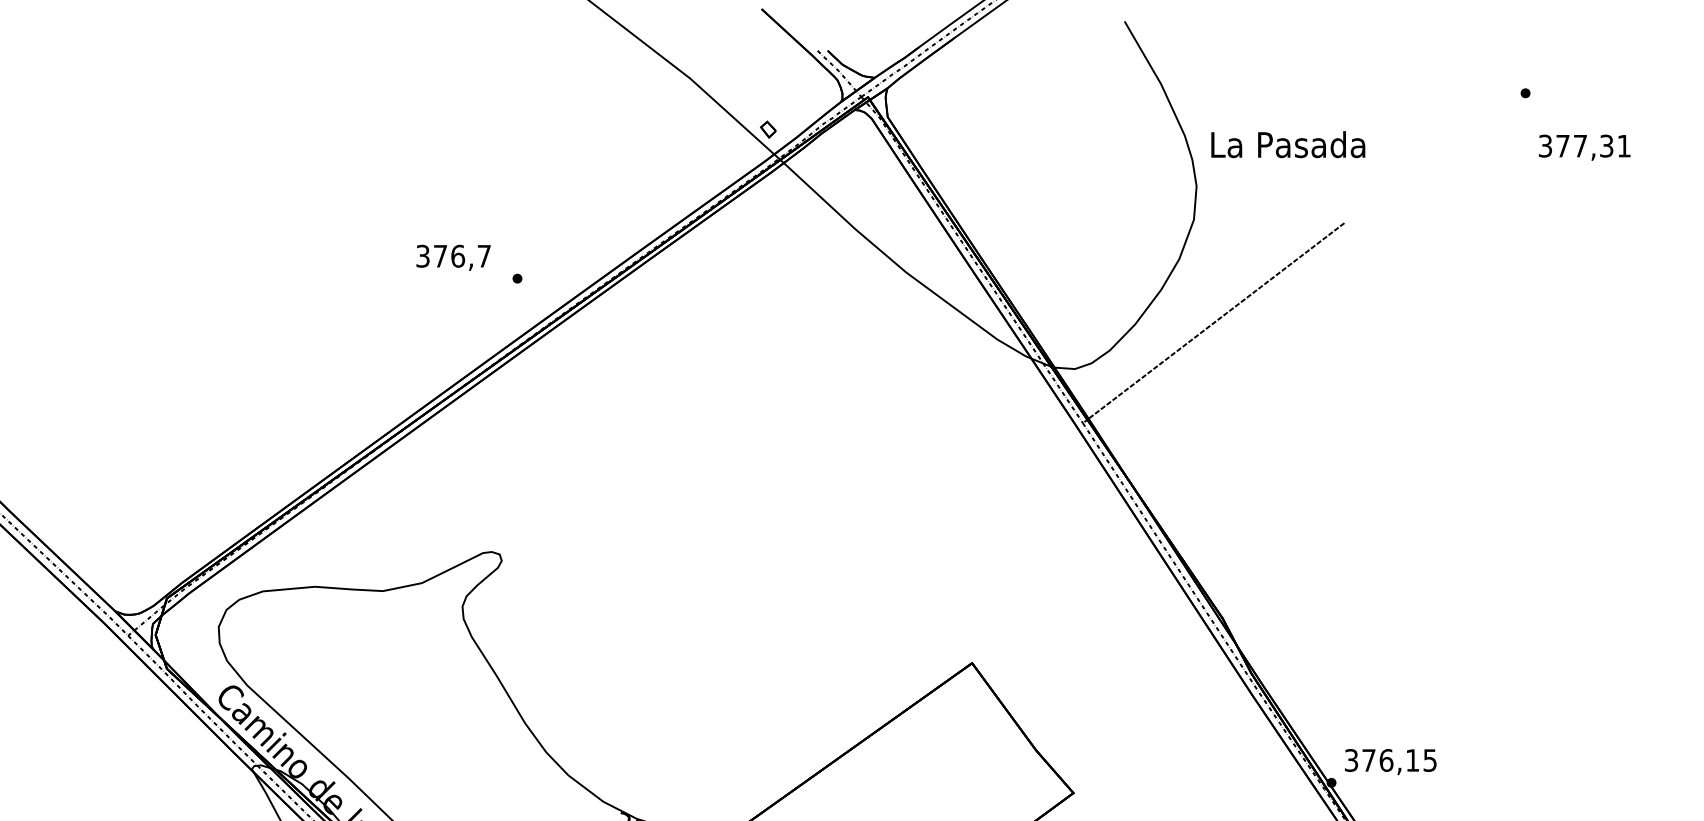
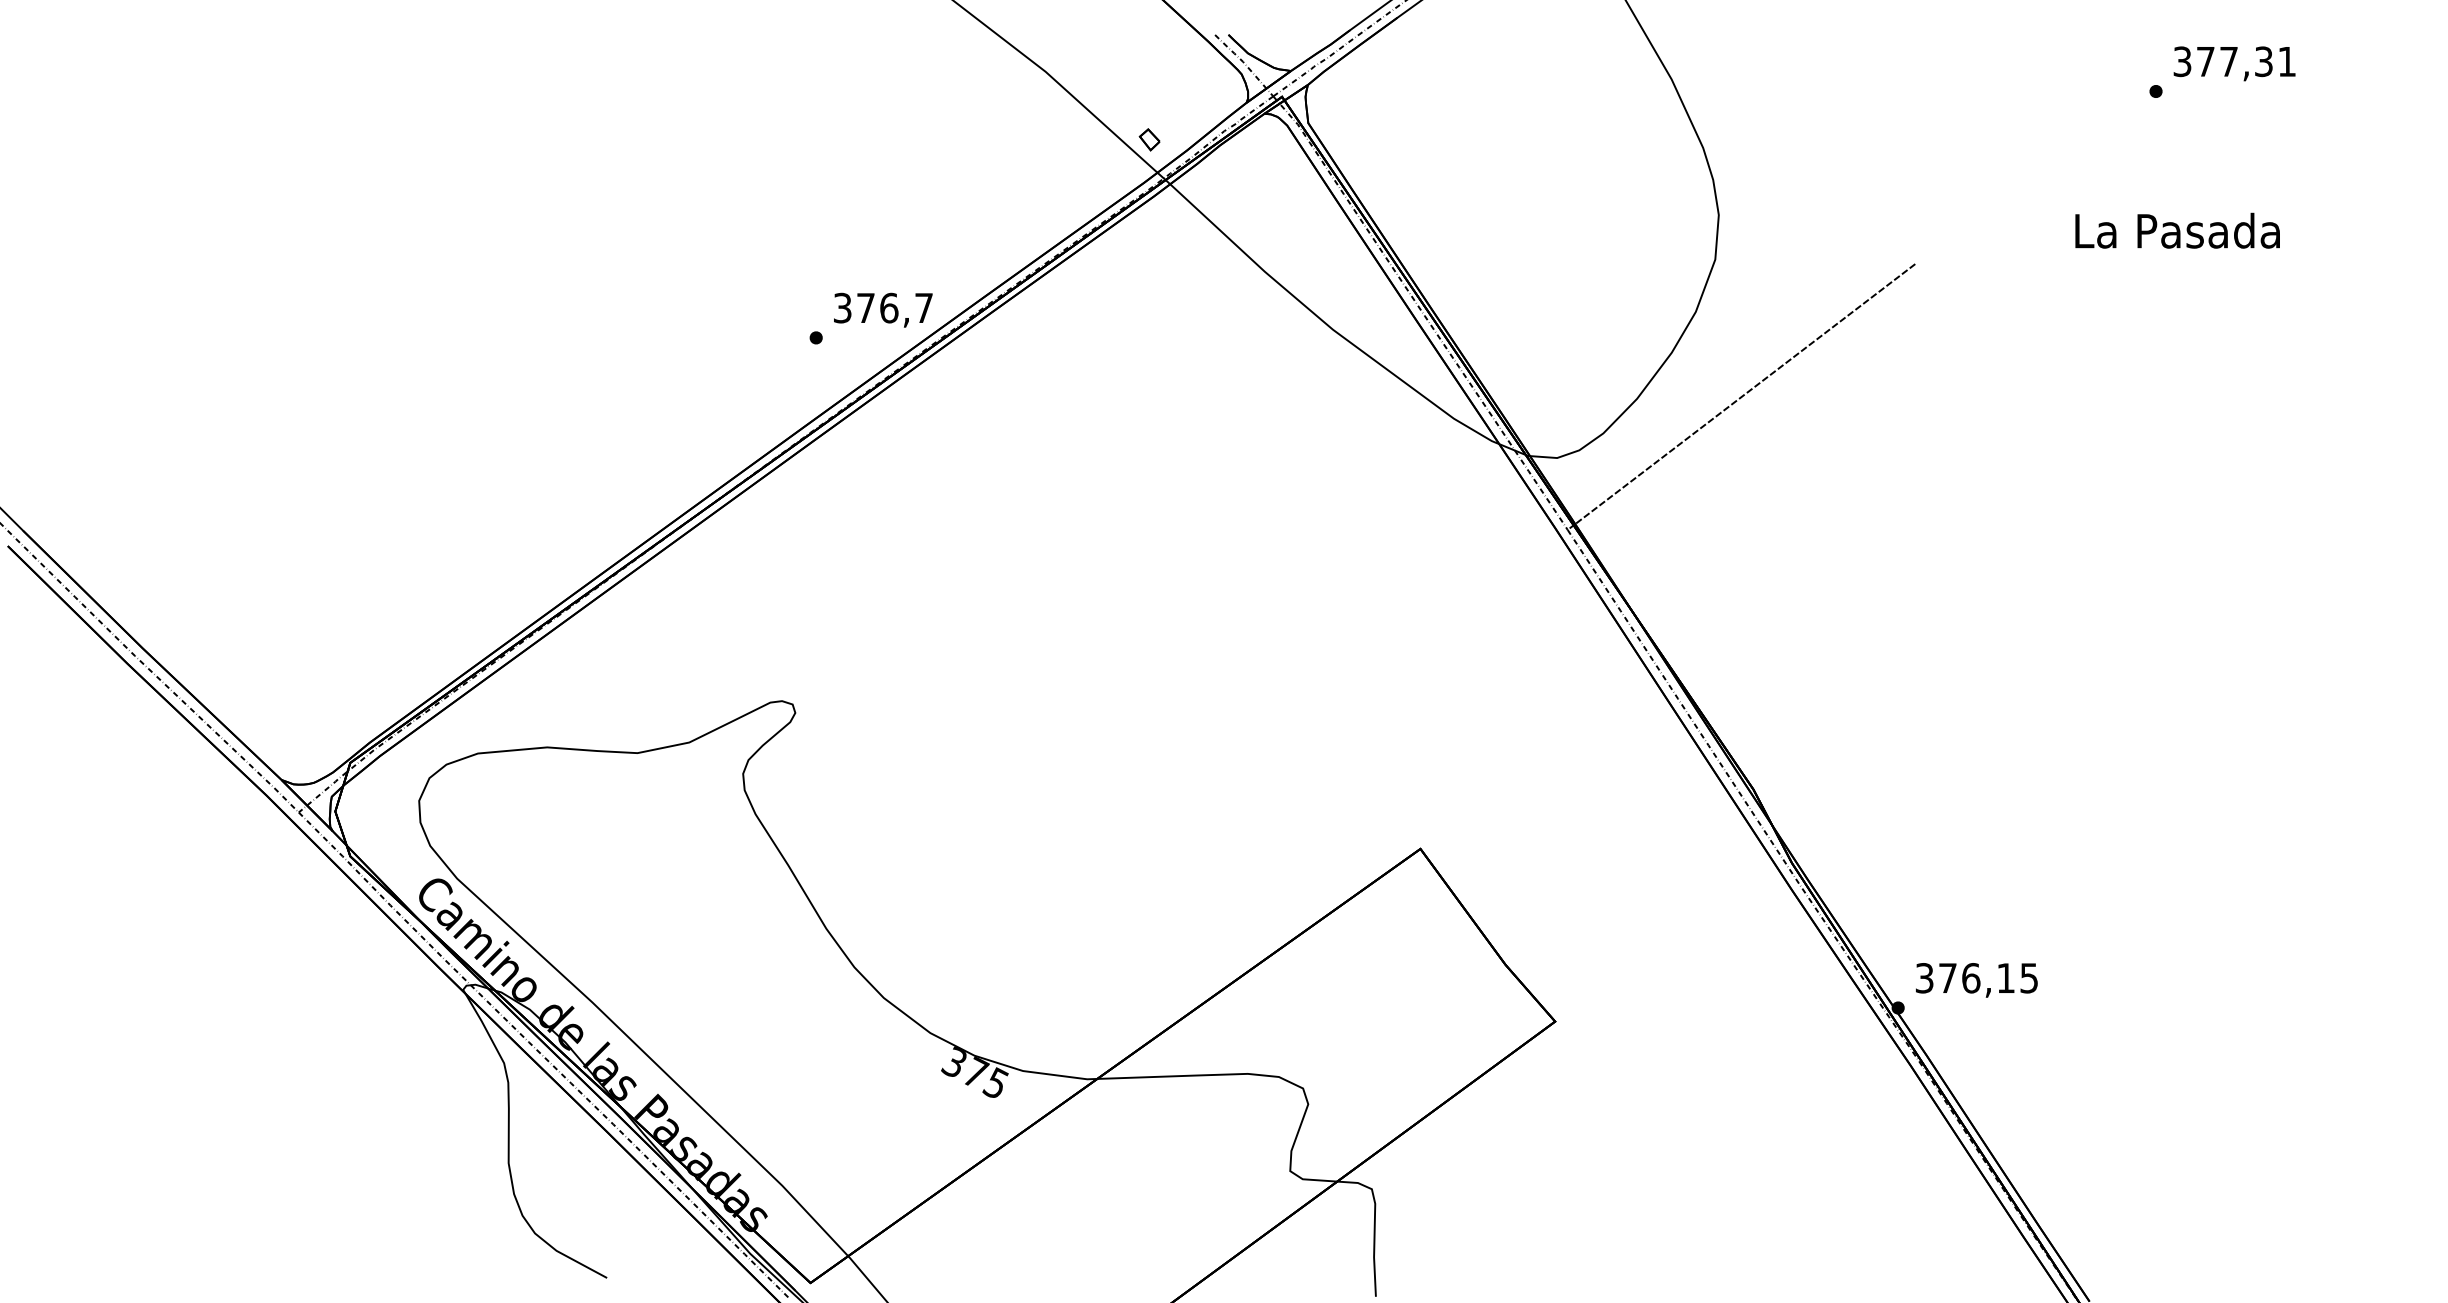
text: (1288, 144) -> (2177, 230), moved
text: (1584, 147) -> (2234, 63), moved
text: (453, 257) -> (883, 309), moved

